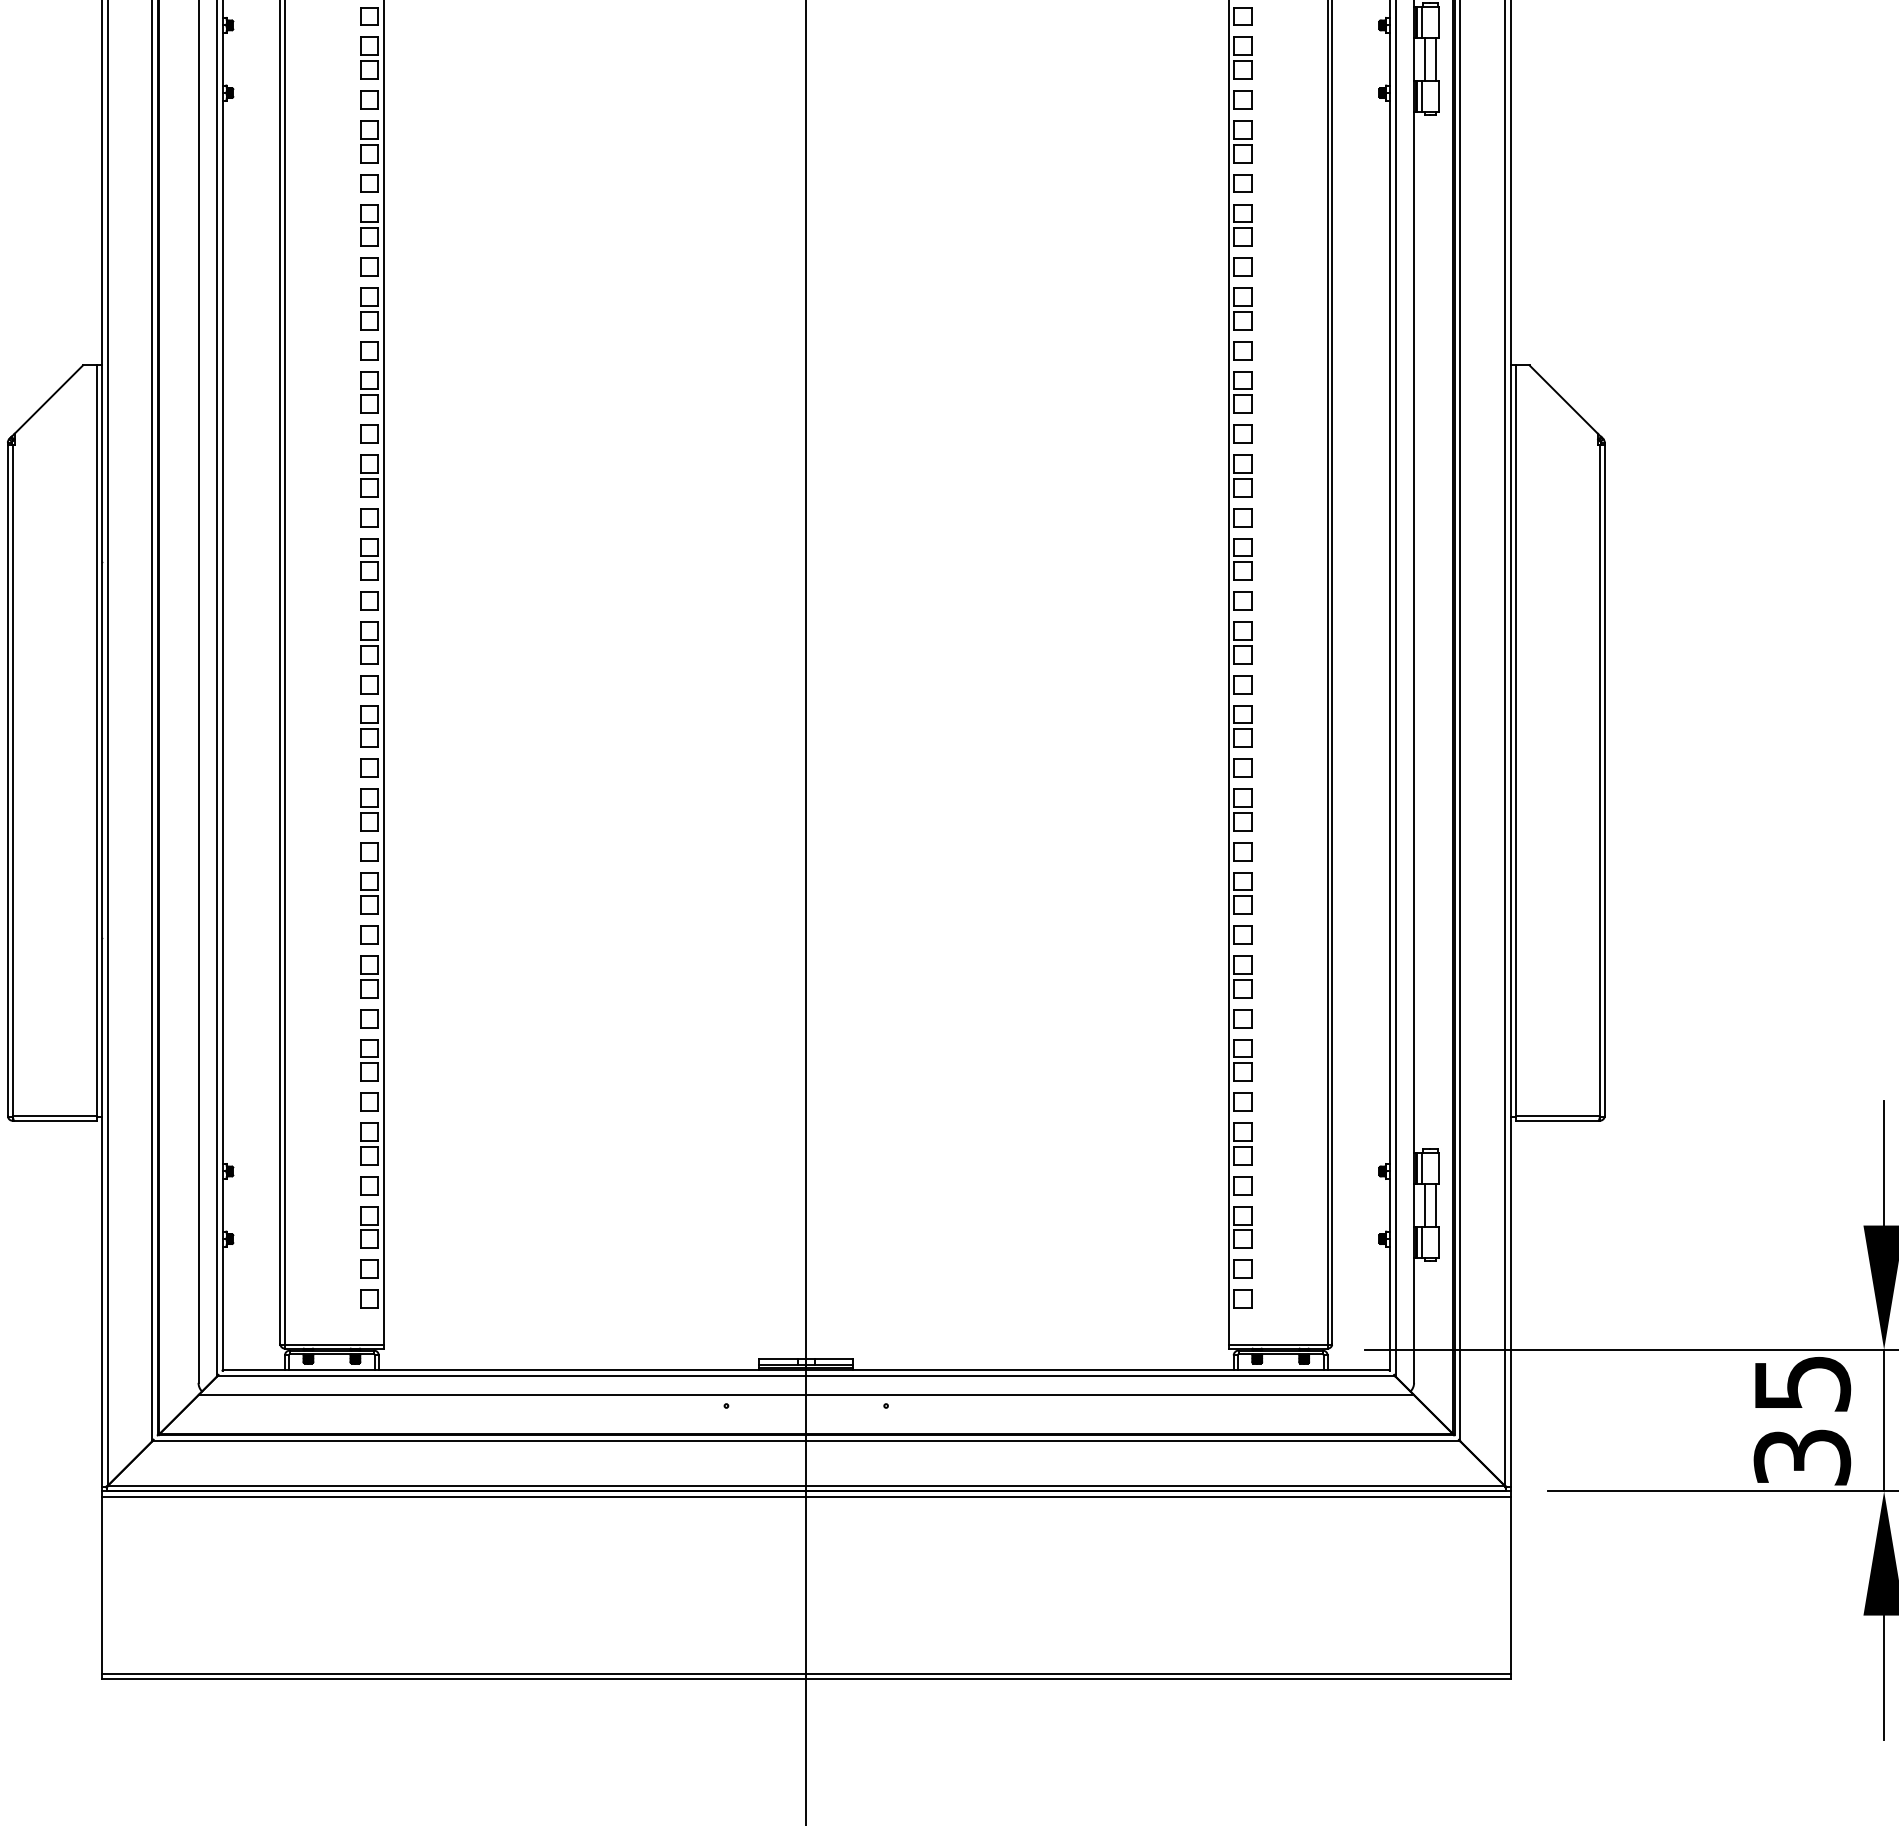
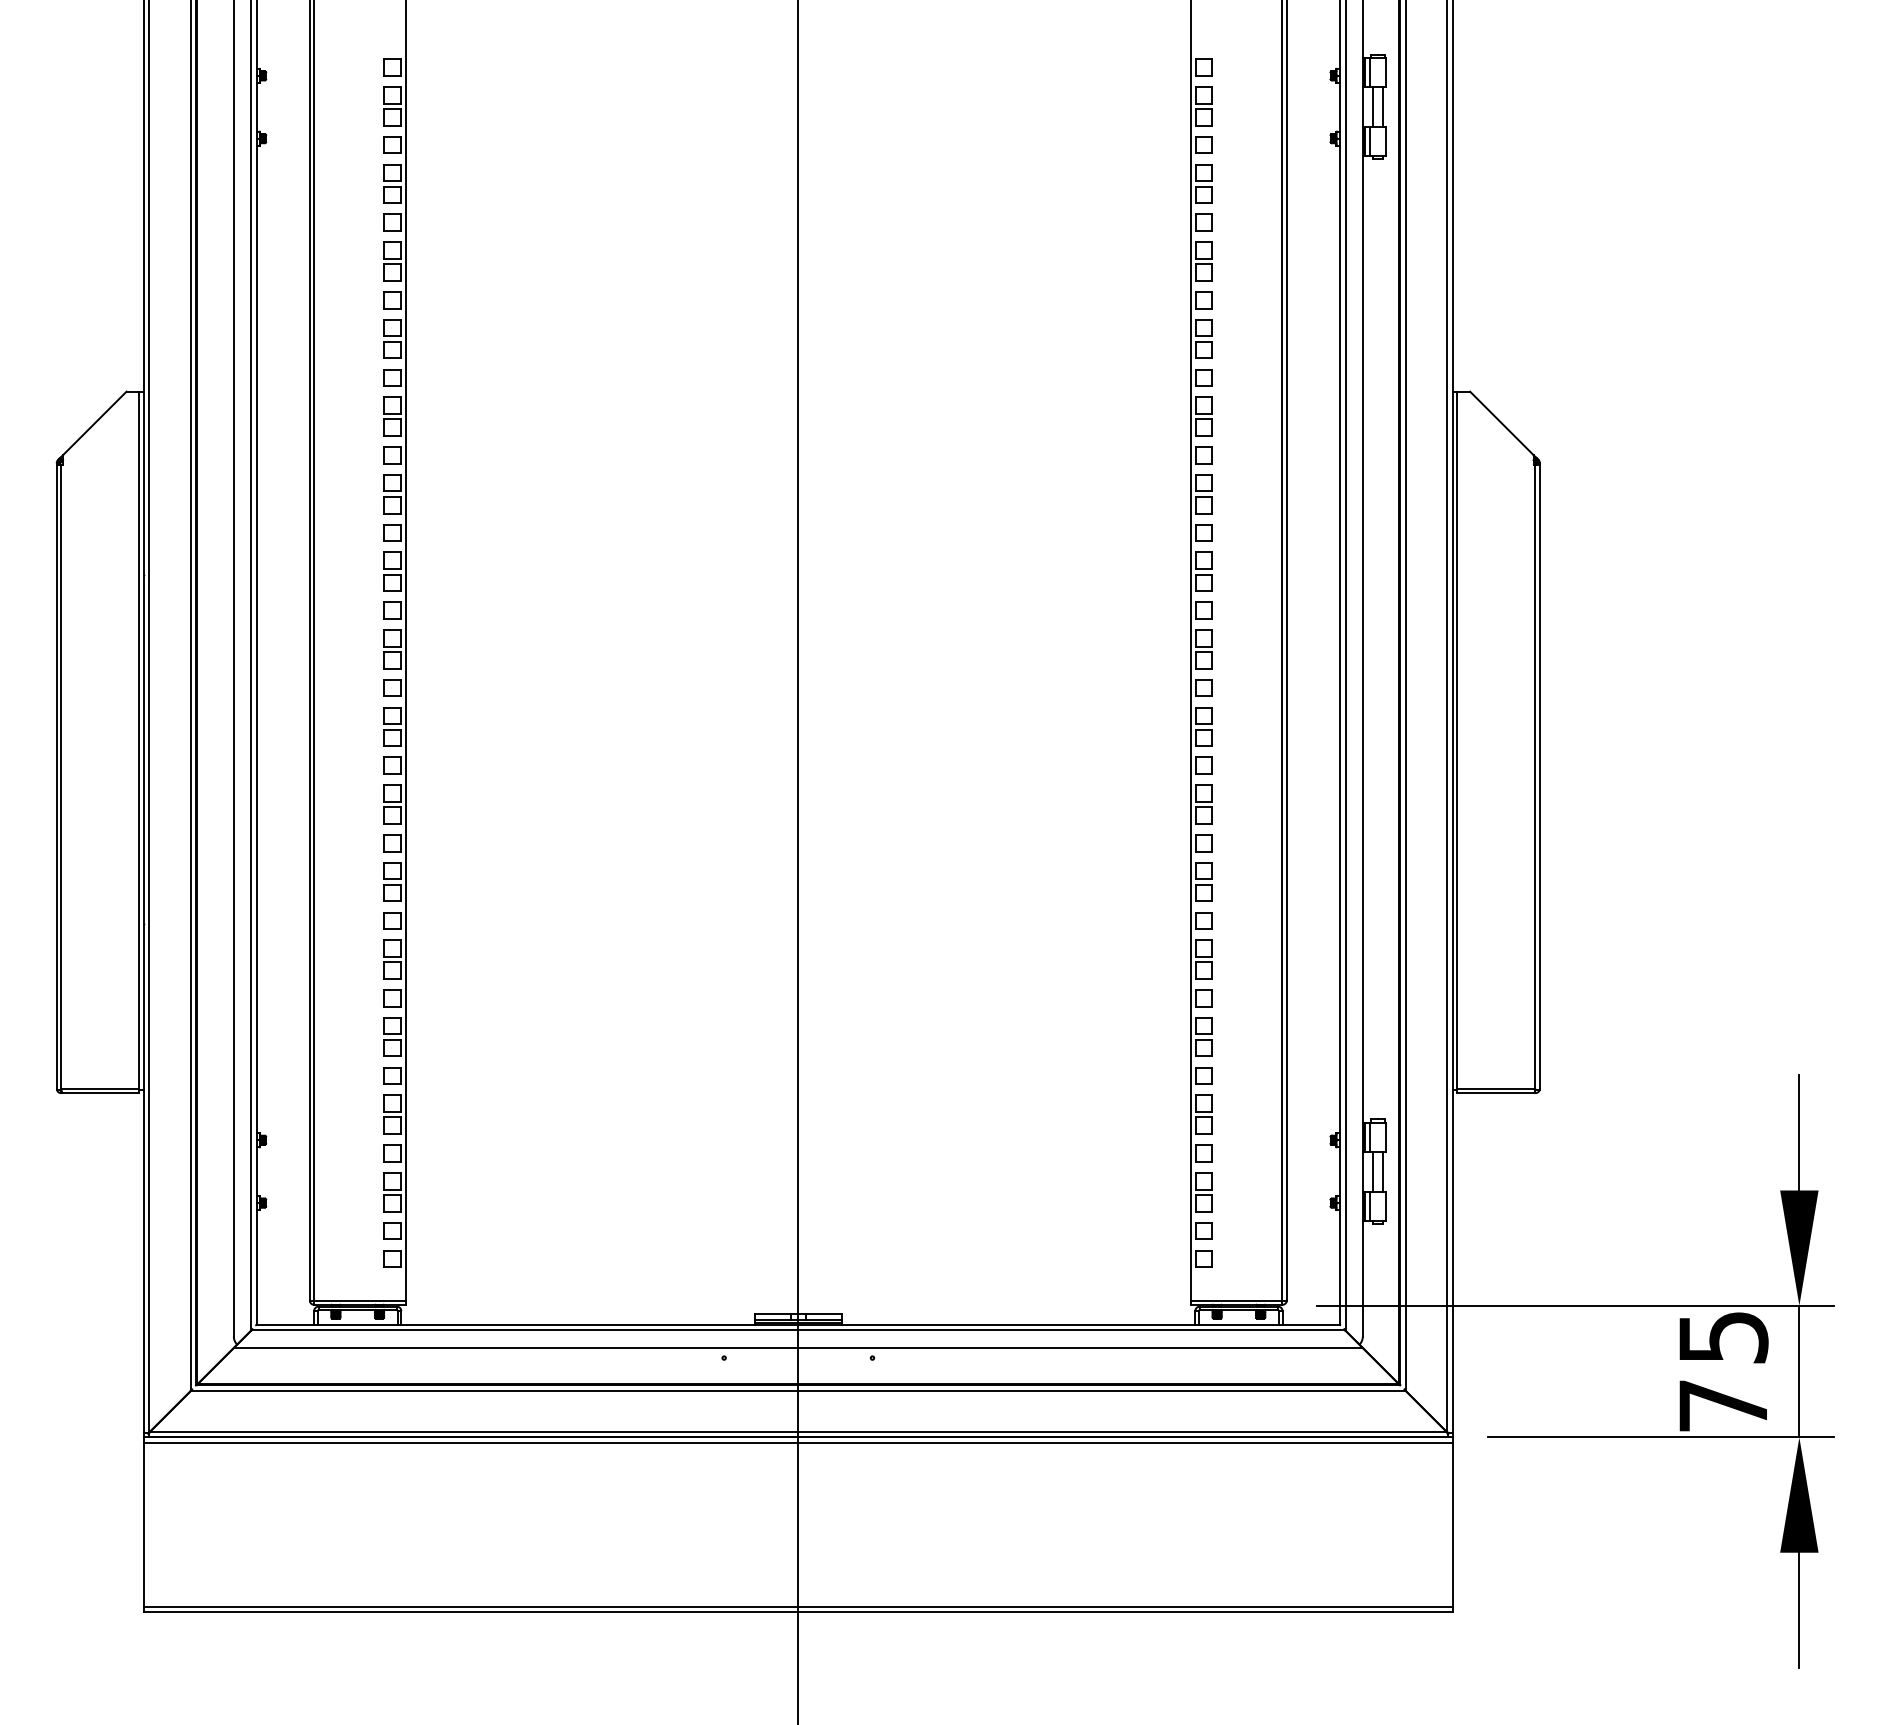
text: (1802, 1457) -> (1723, 1405), 35 -> 75

